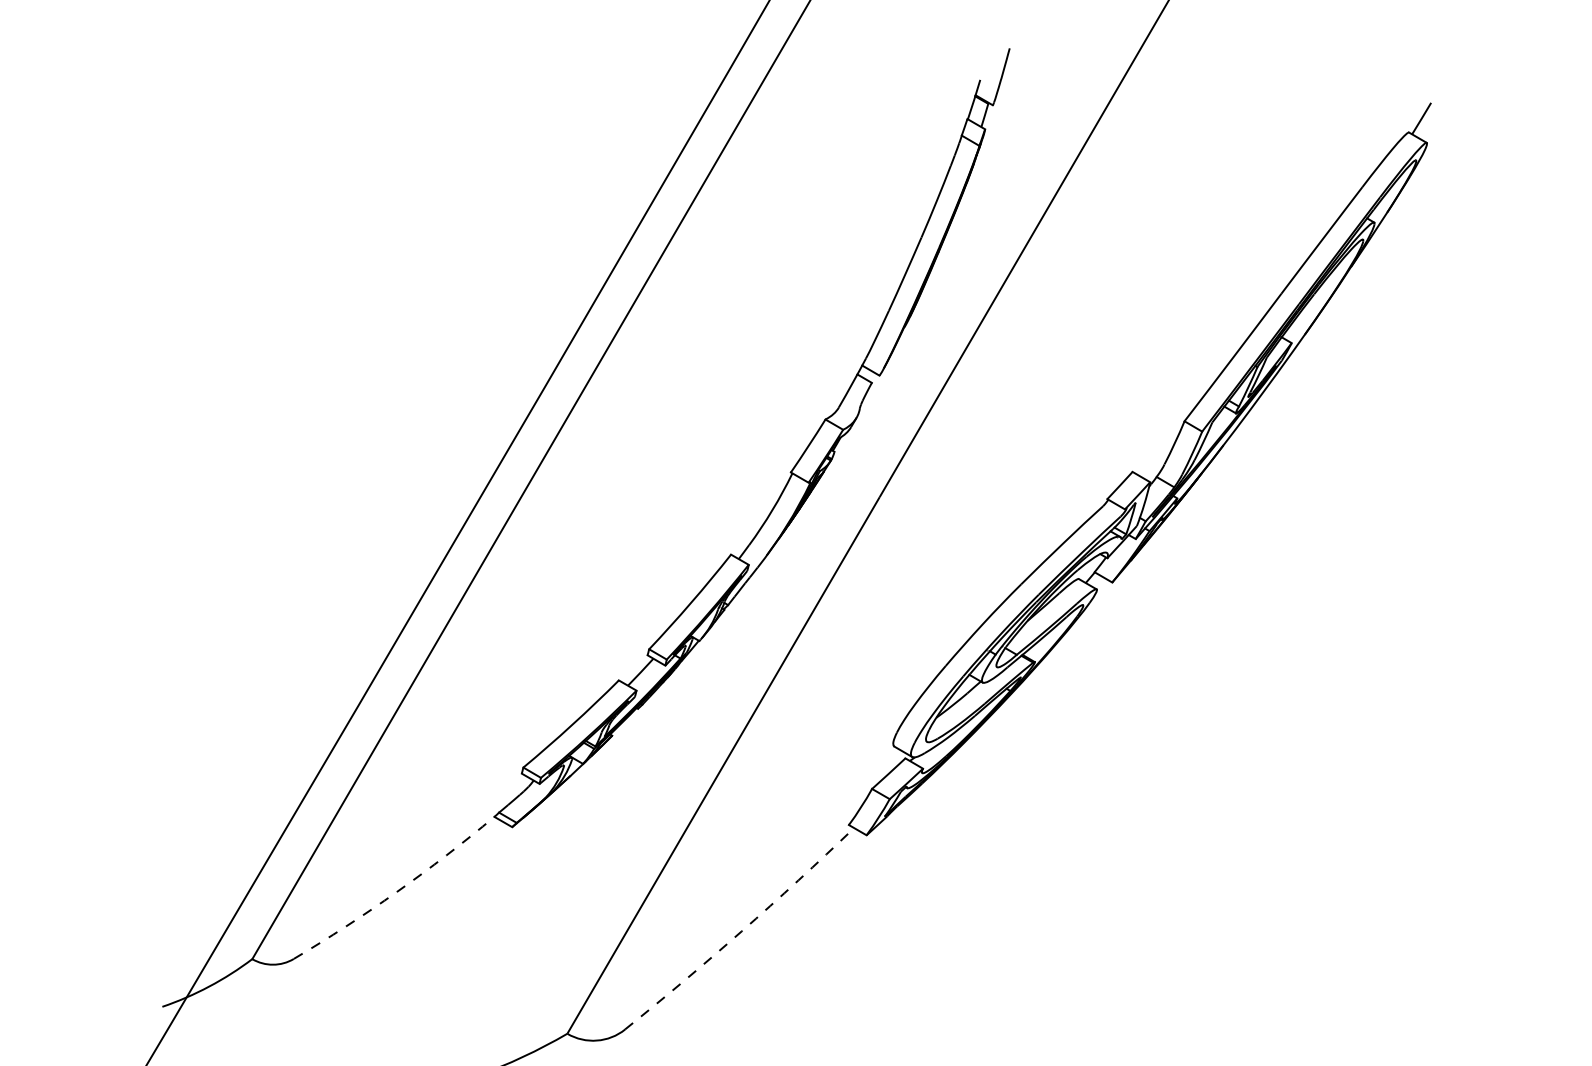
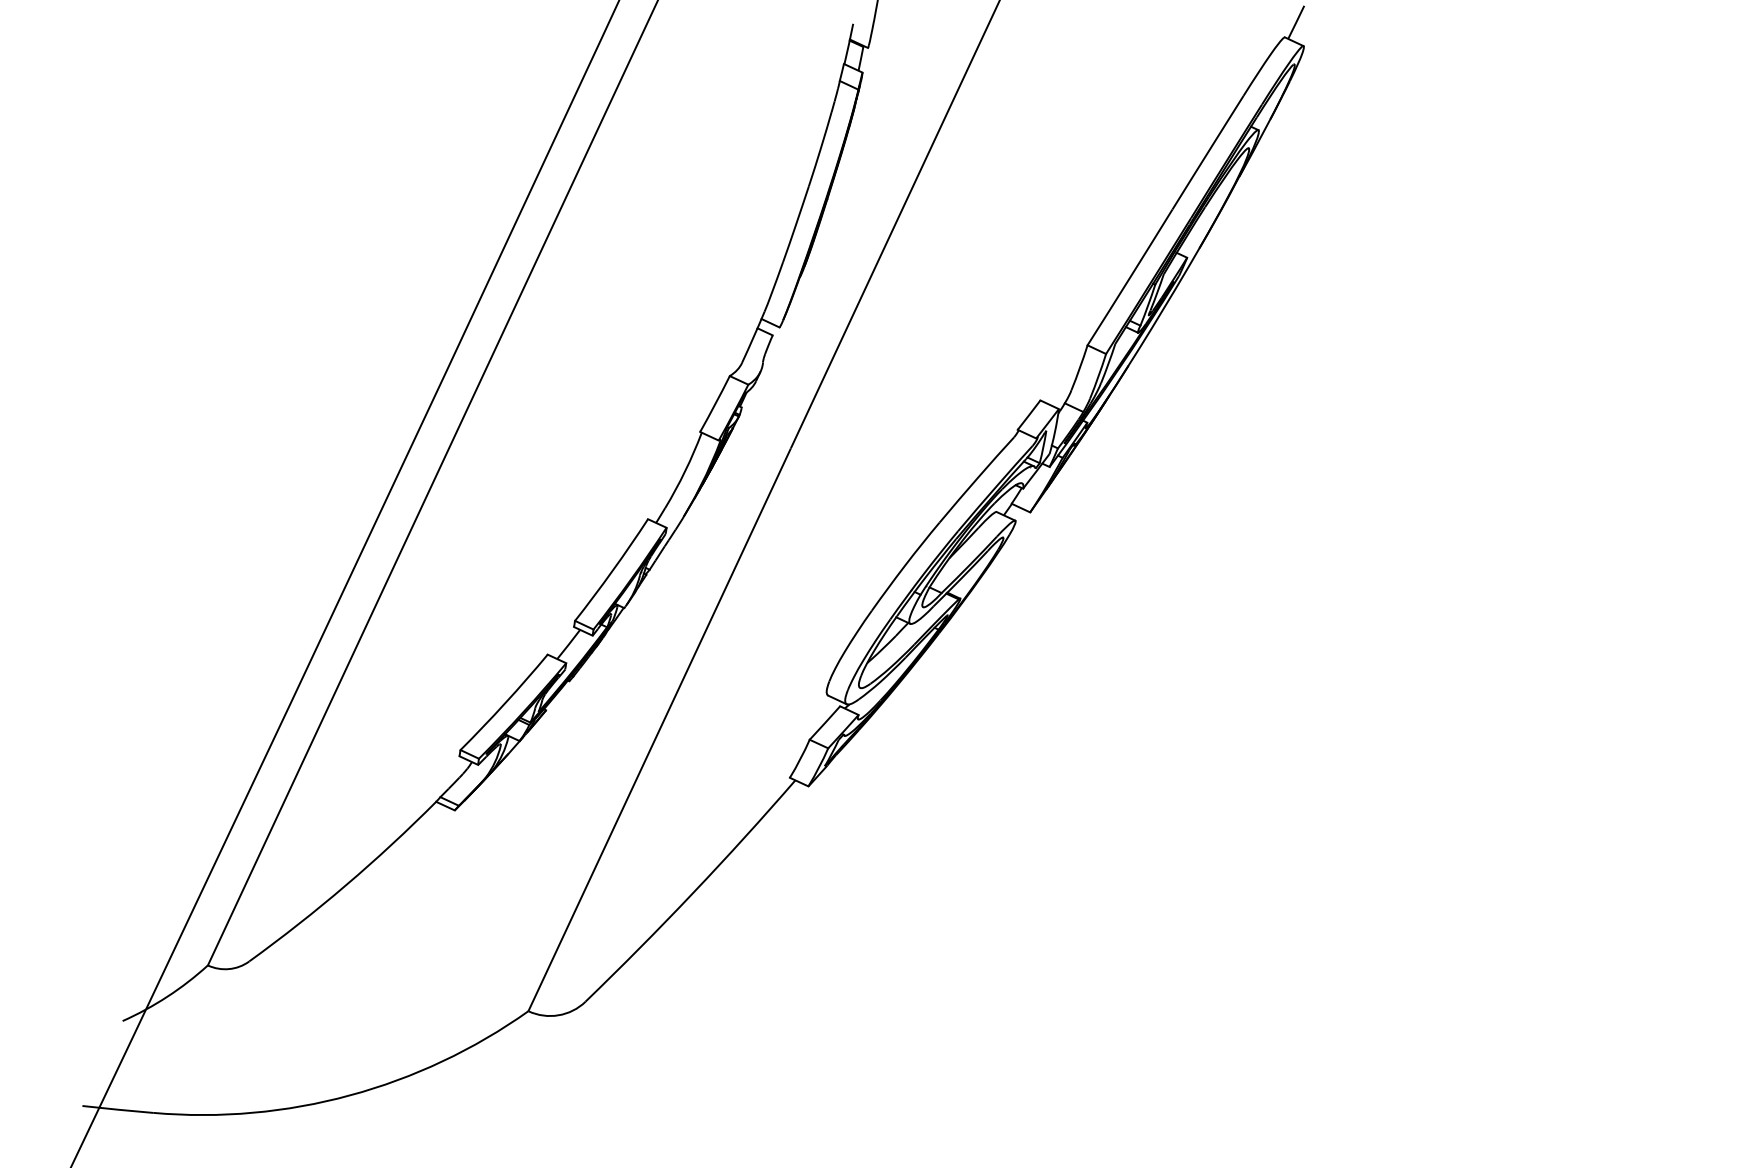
arc: (396, 892) -> (345, 885), dashed -> solid
arc: (741, 931) -> (692, 893), dashed -> solid

